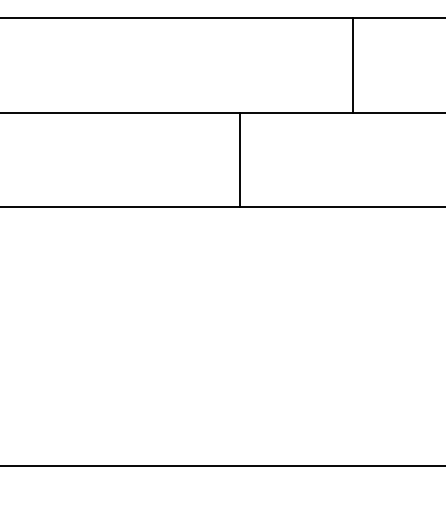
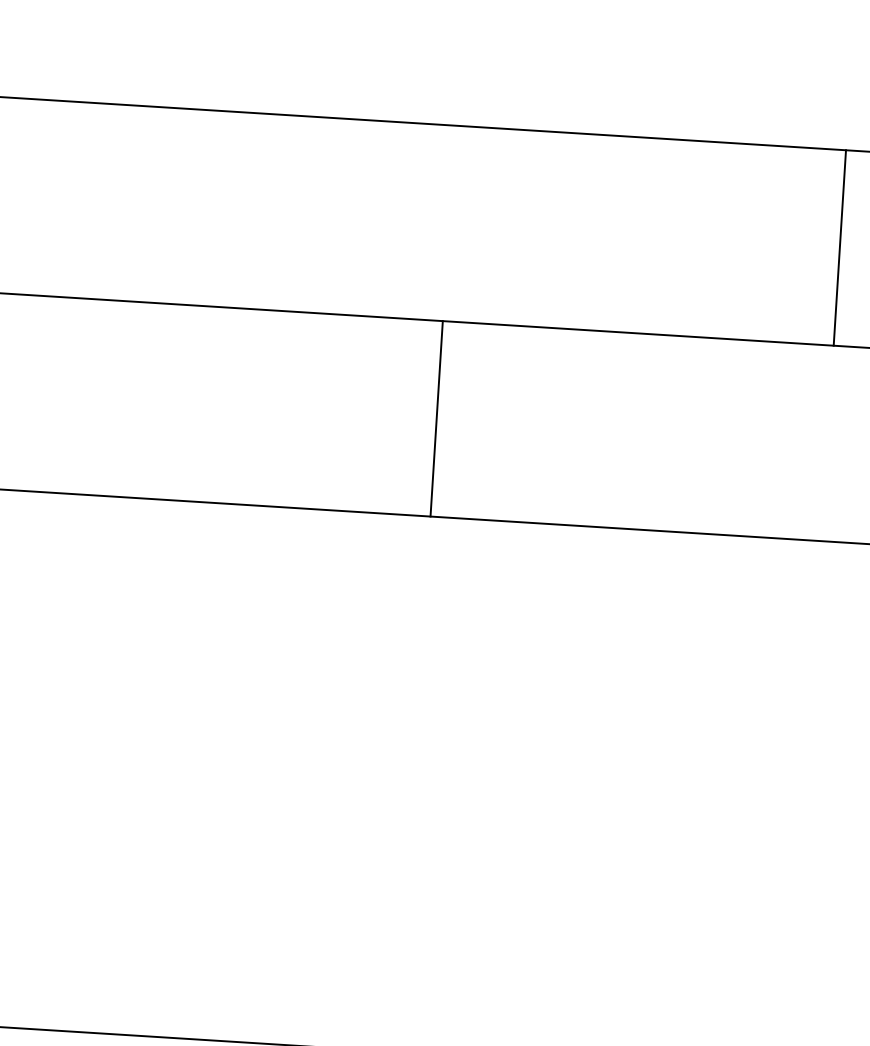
line: (352, 65) -> (839, 248), moved
line: (240, 159) -> (436, 417), moved

